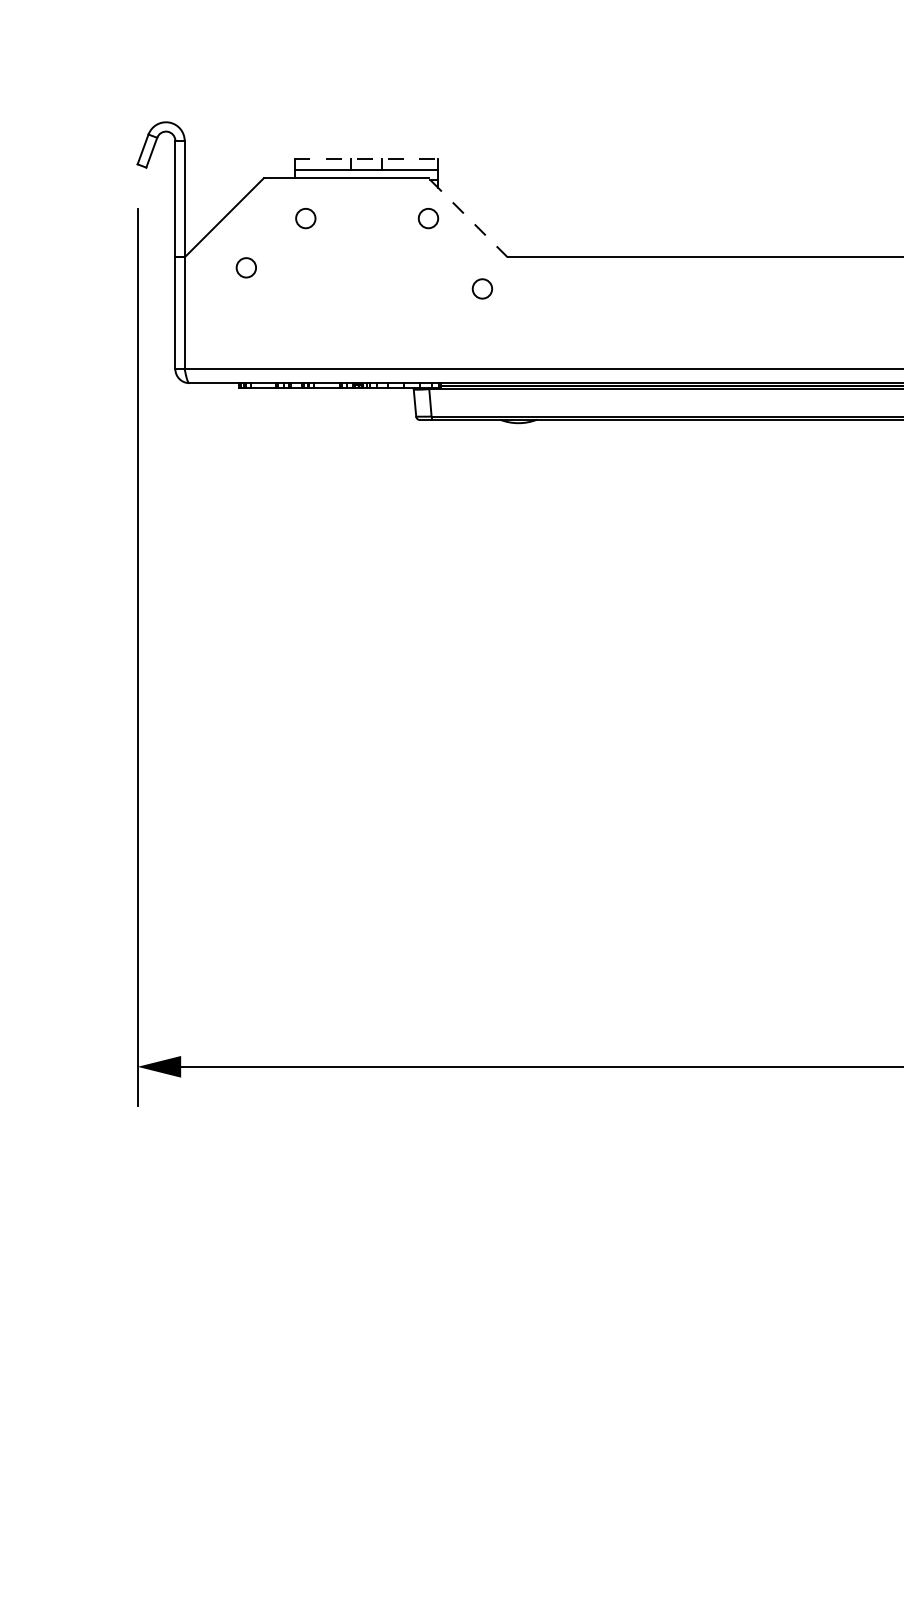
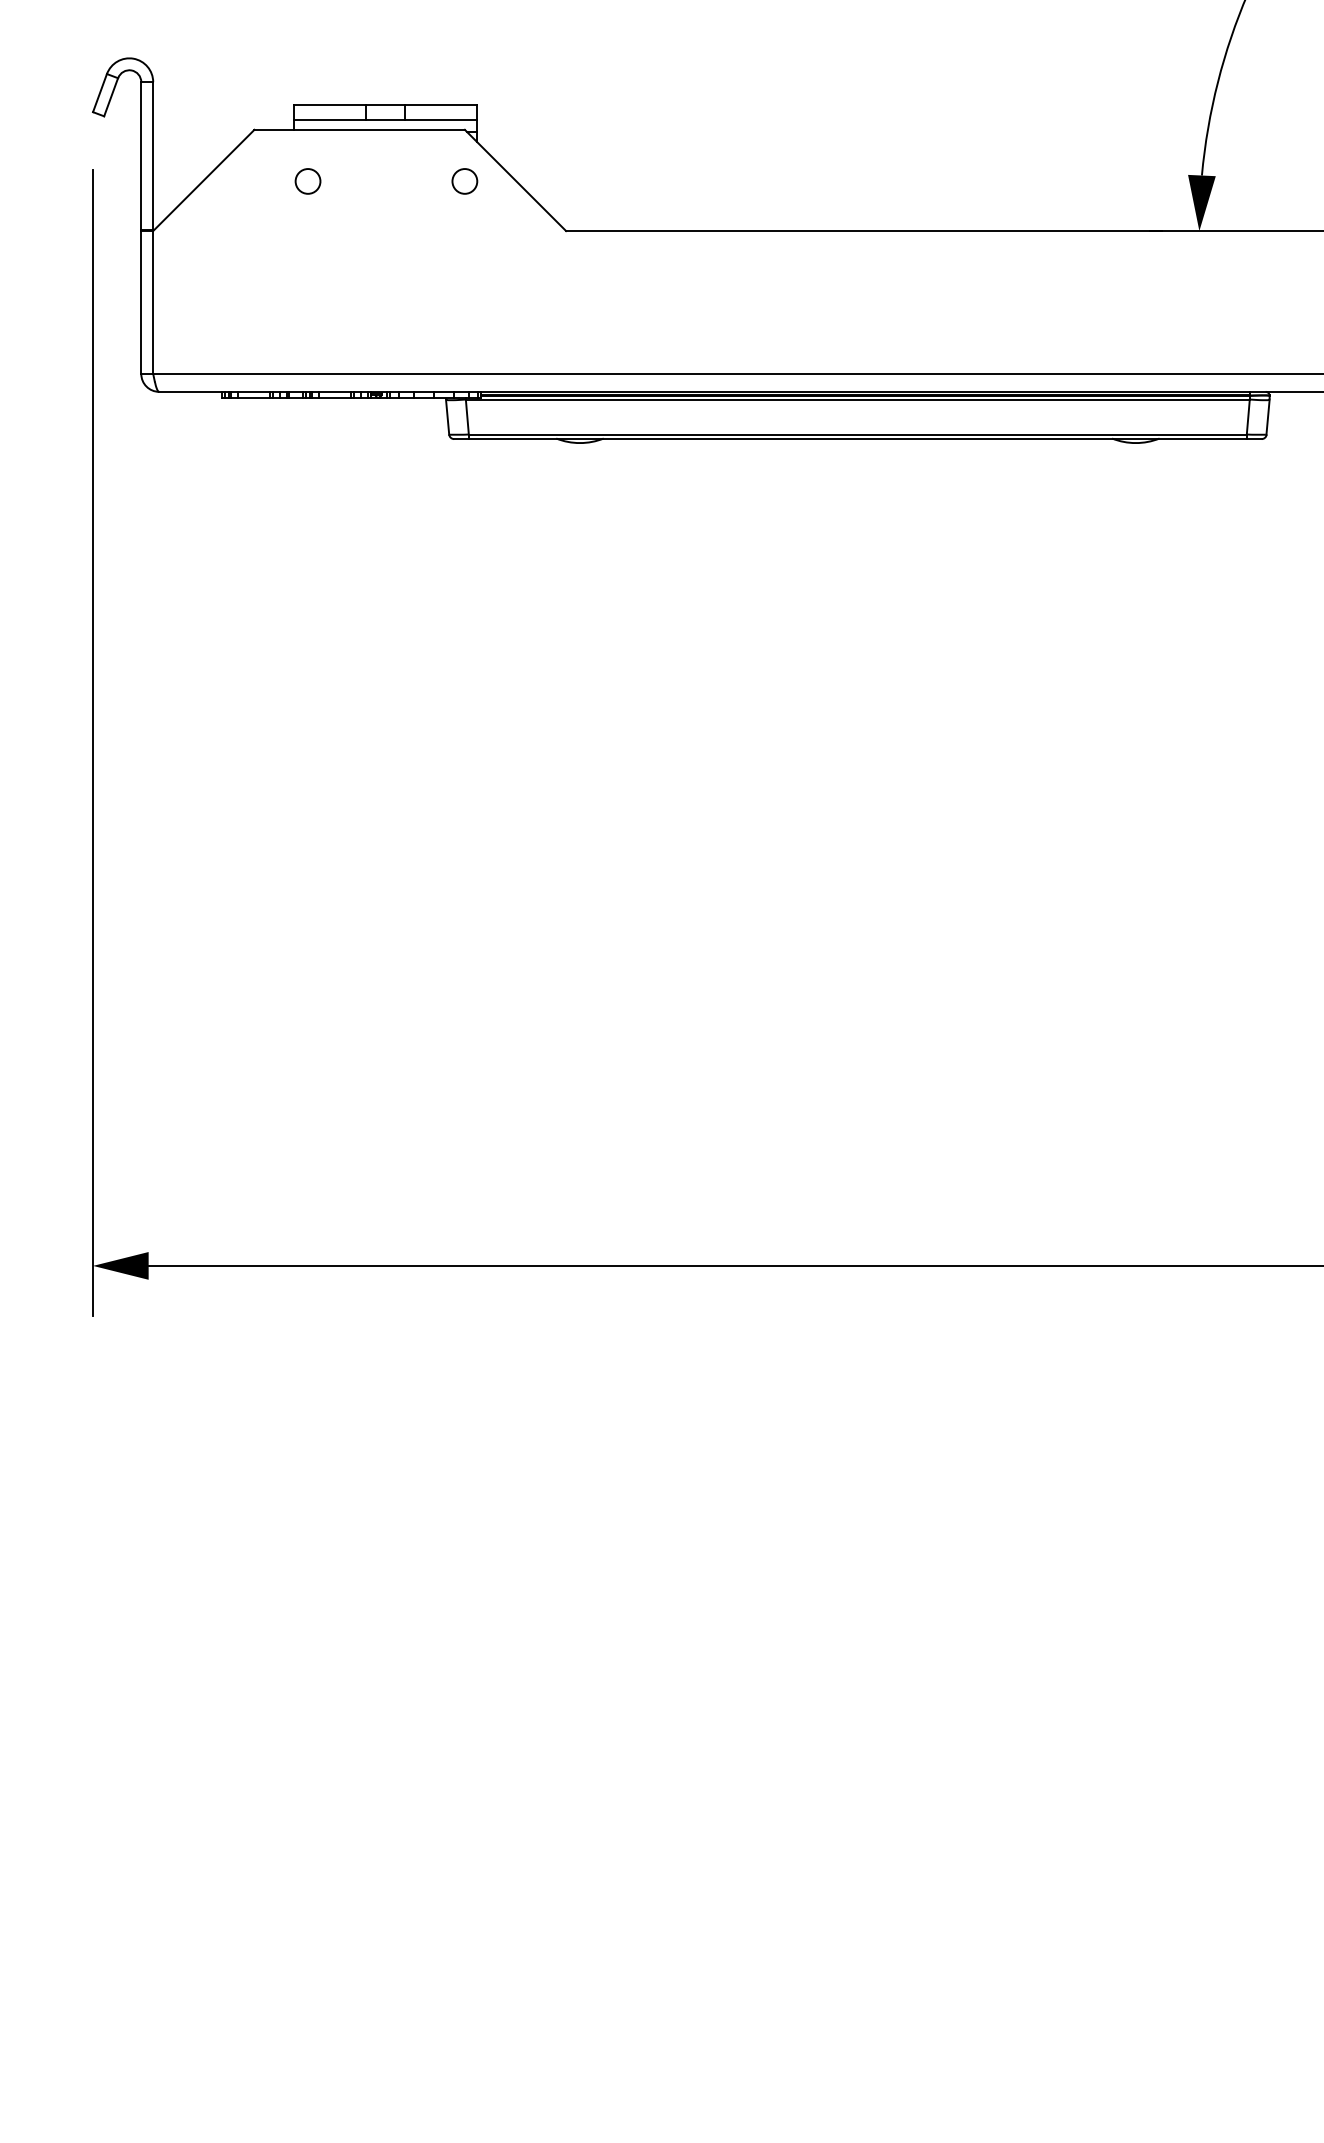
line: (366, 159) -> (385, 105), dashed -> solid
line: (468, 217) -> (515, 180), dashed -> solid
circle: (245, 267) -> (231, 244), removed
circle: (482, 289) -> (533, 271), removed

